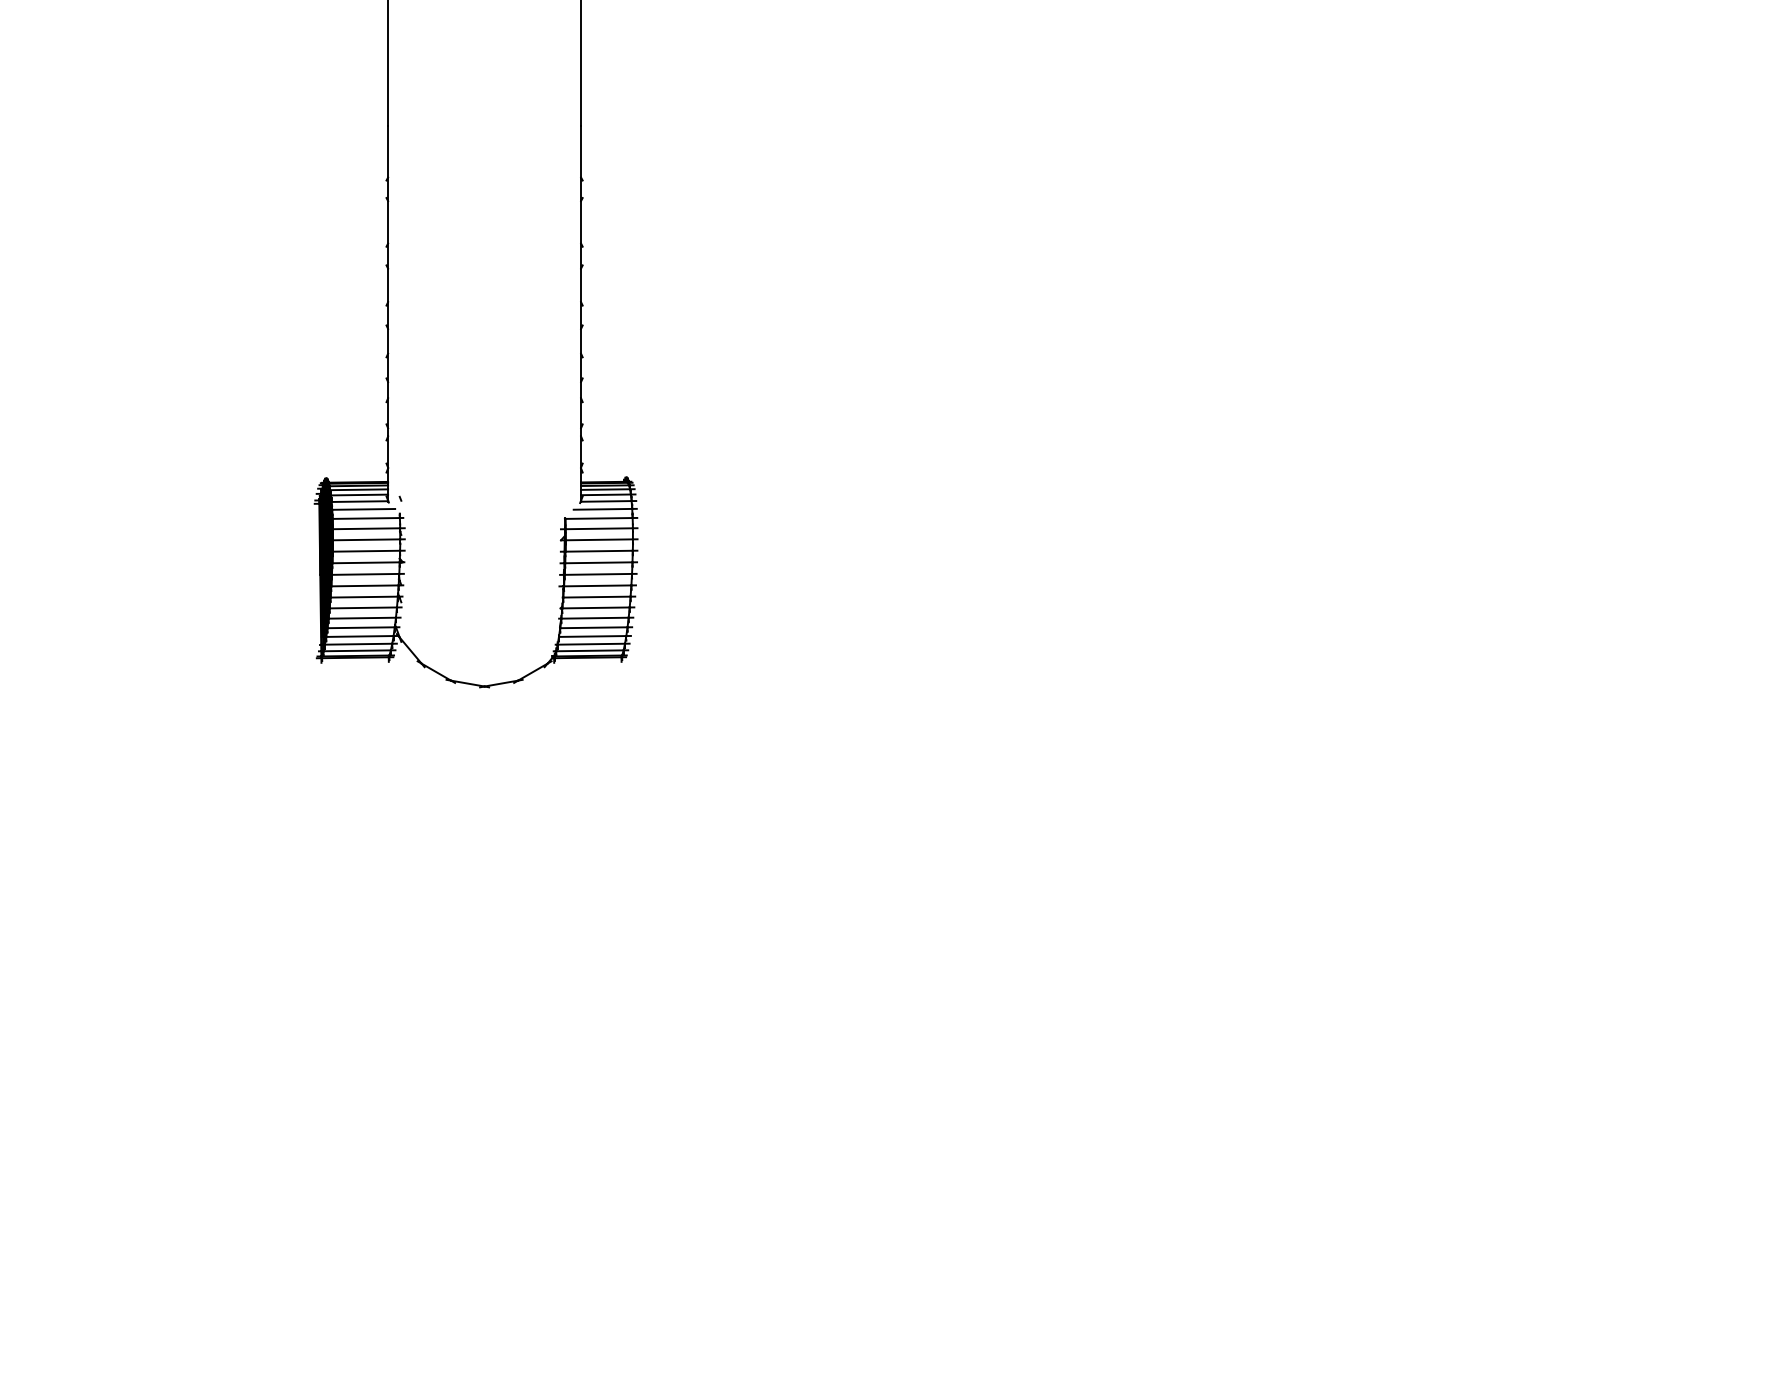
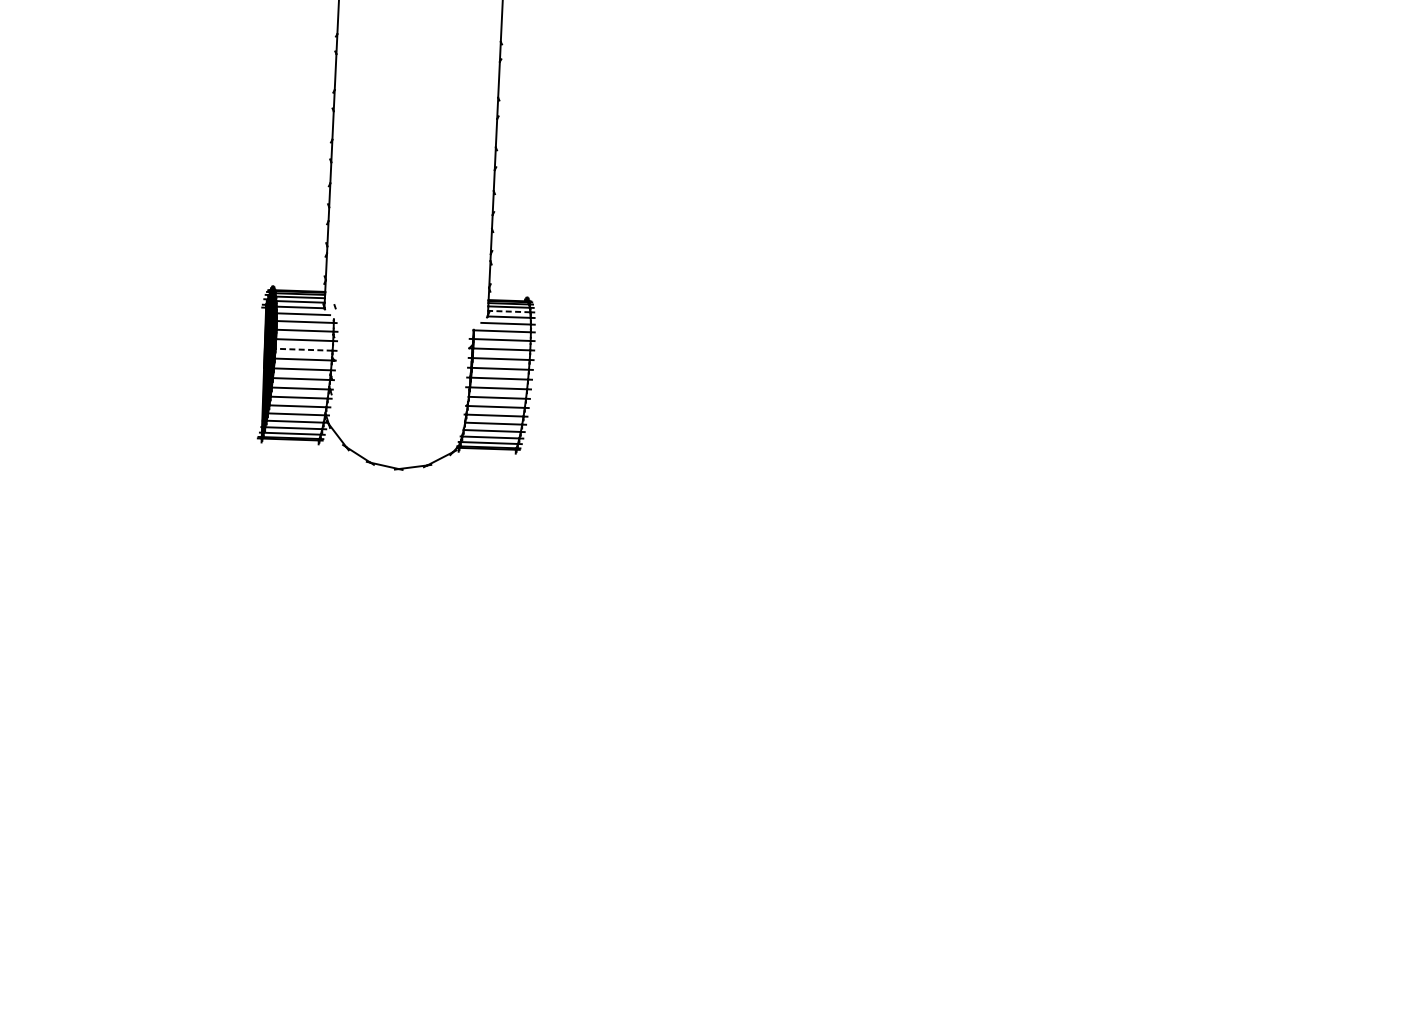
line: (606, 494) -> (509, 311), solid -> dashed
line: (366, 551) -> (304, 349), solid -> dashed

